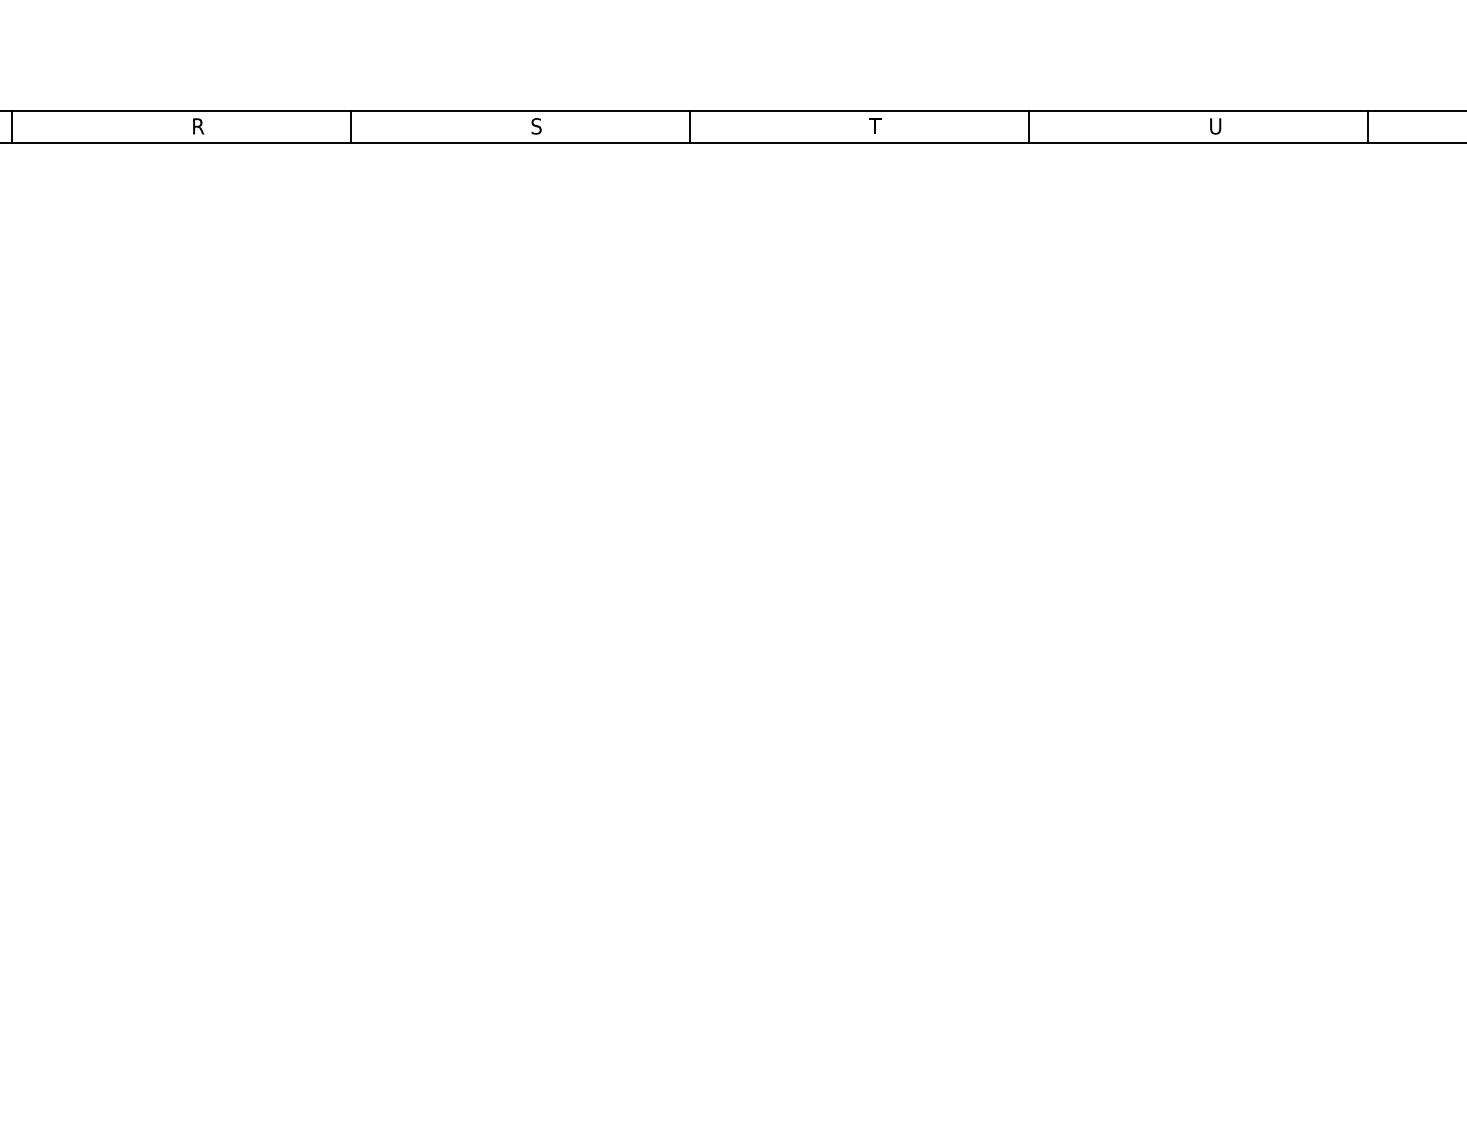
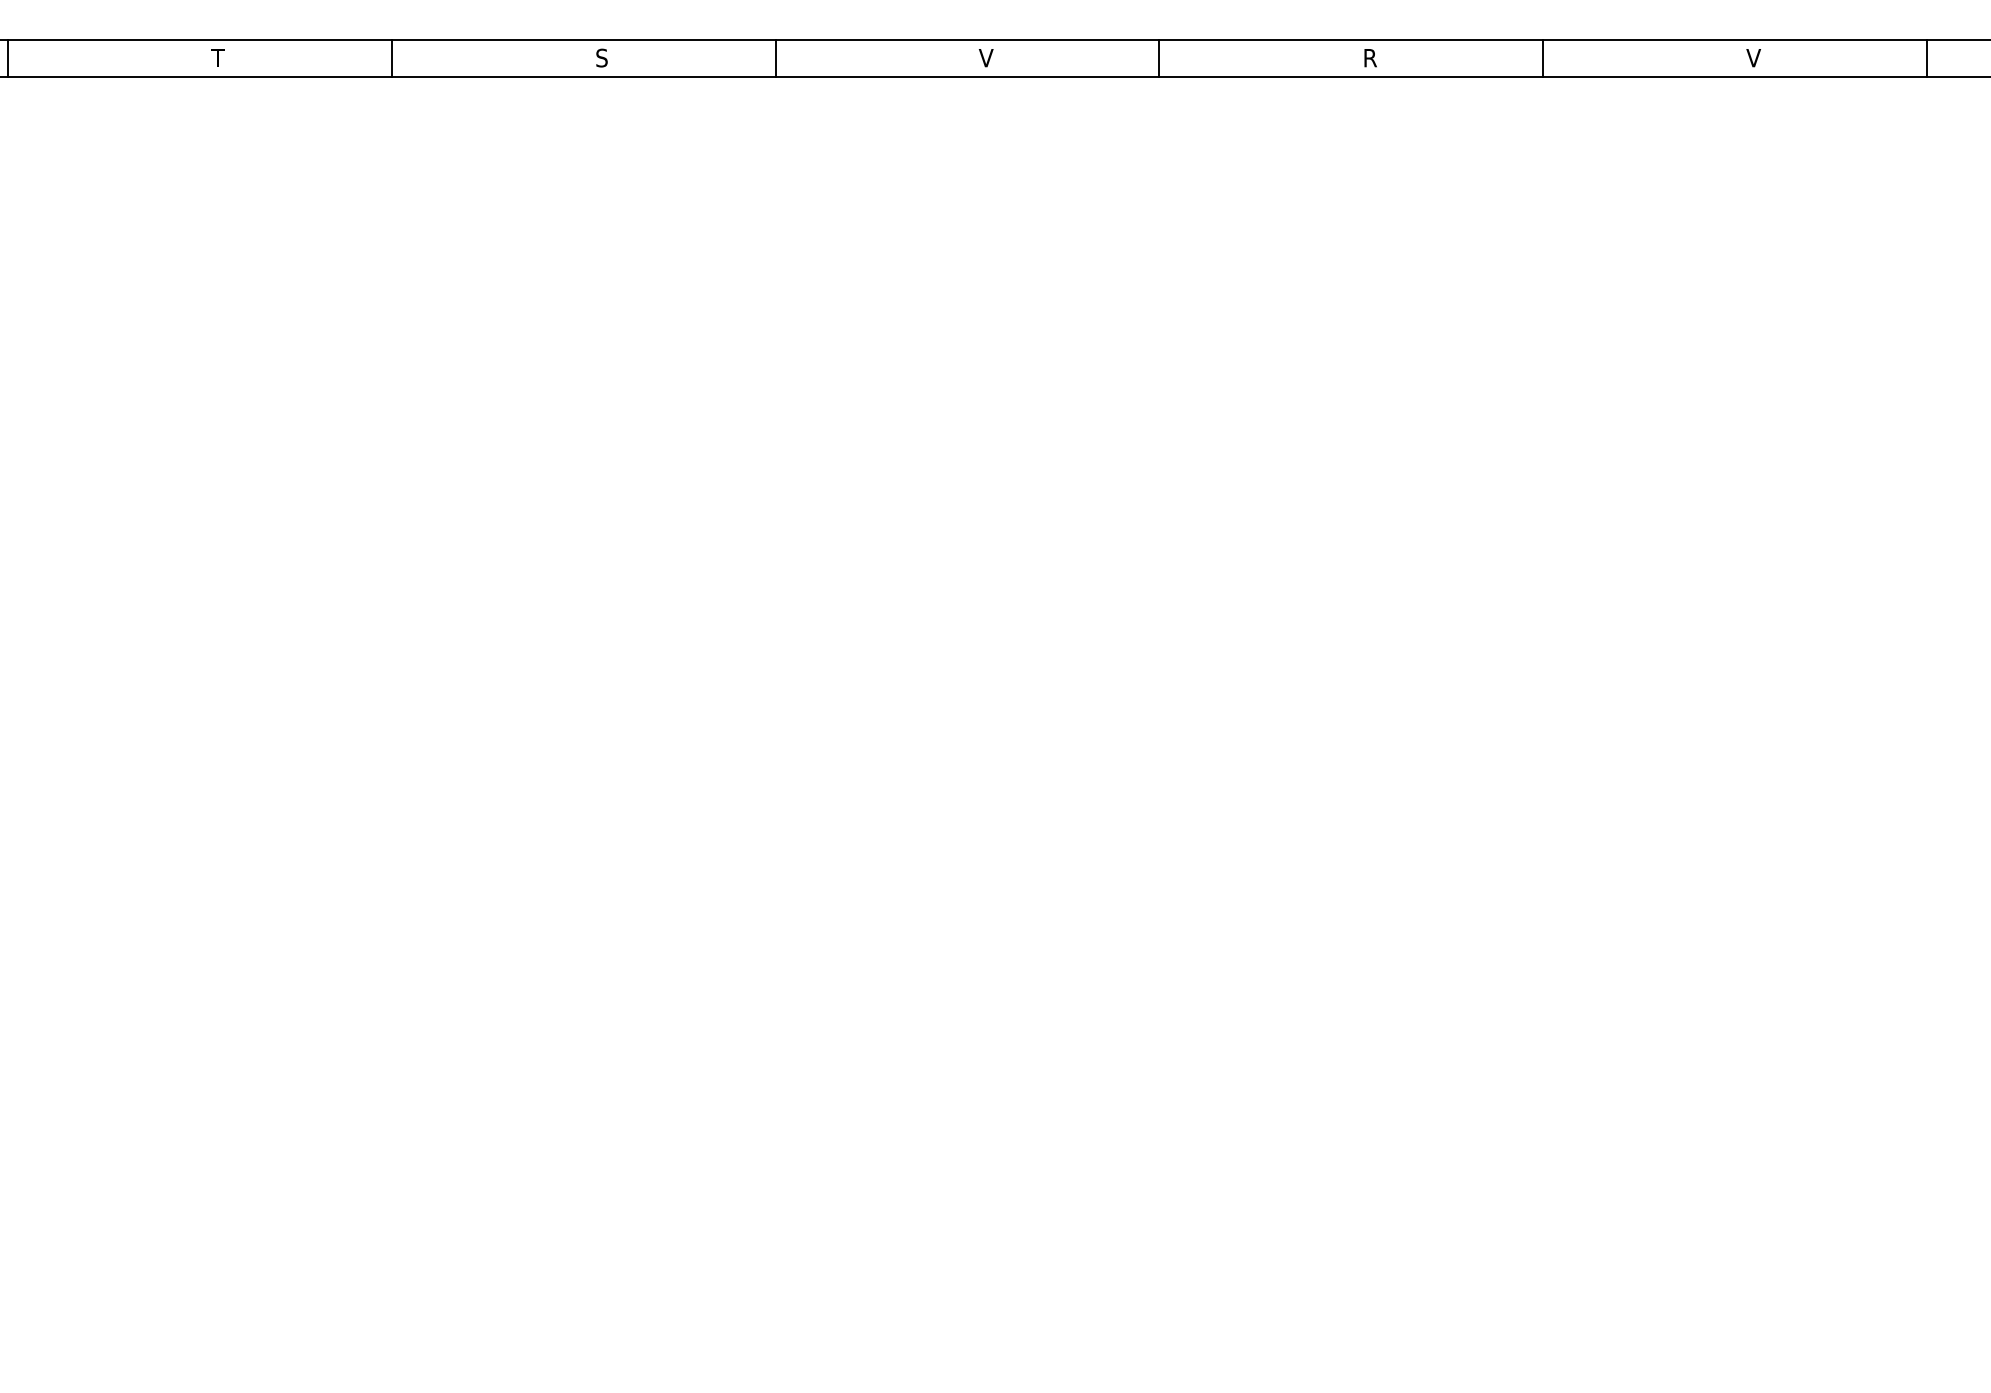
text: (197, 126) -> (218, 58), R -> T
text: (875, 126) -> (985, 58), T -> V
text: (1215, 126) -> (1370, 58), U -> R

